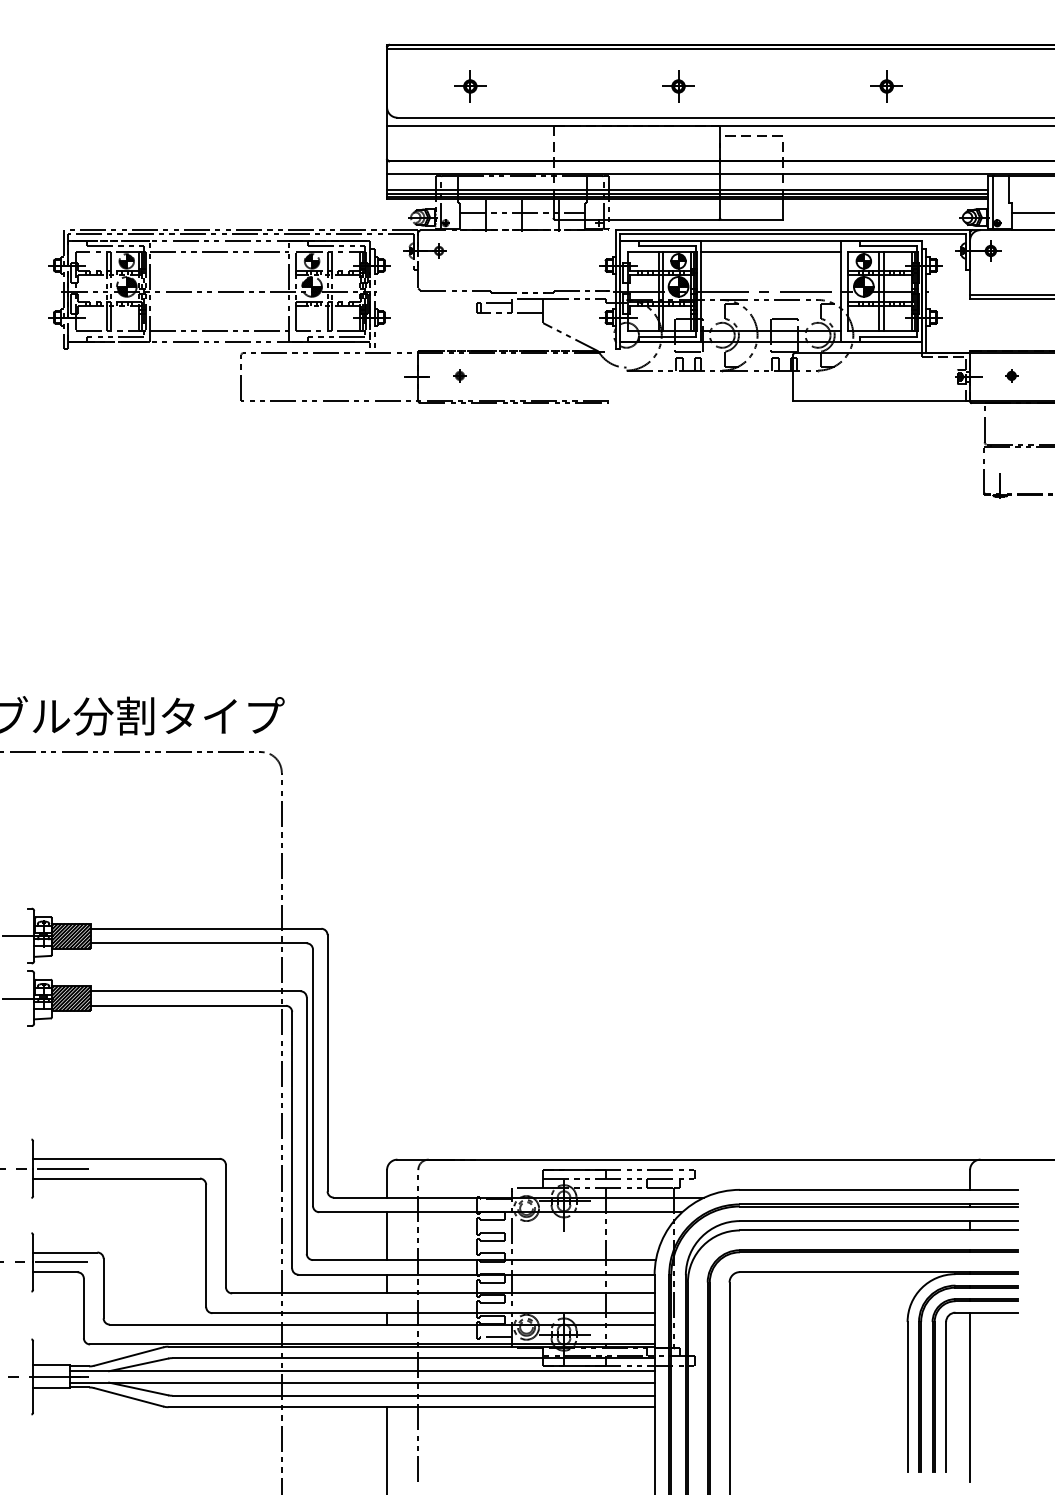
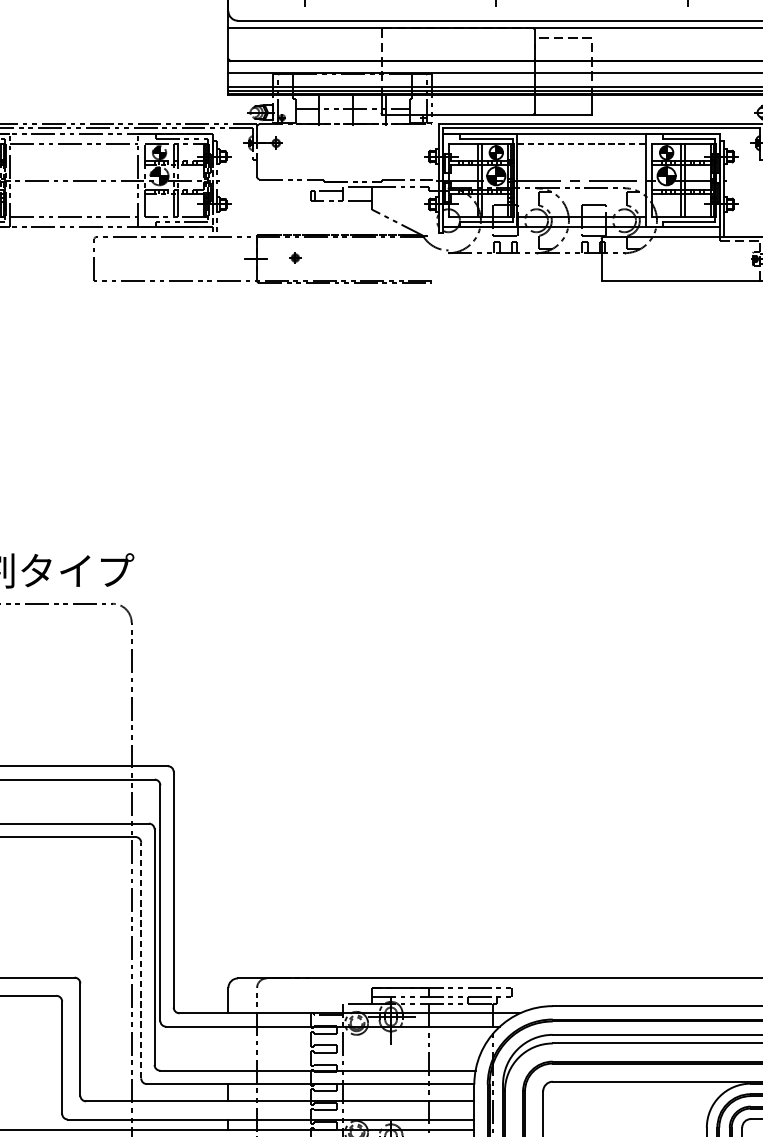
line: (771, 252) -> (581, 144), solid -> dashed
line: (292, 1139) -> (141, 959), solid -> dashed
line: (387, 1236) -> (228, 1049), removed

